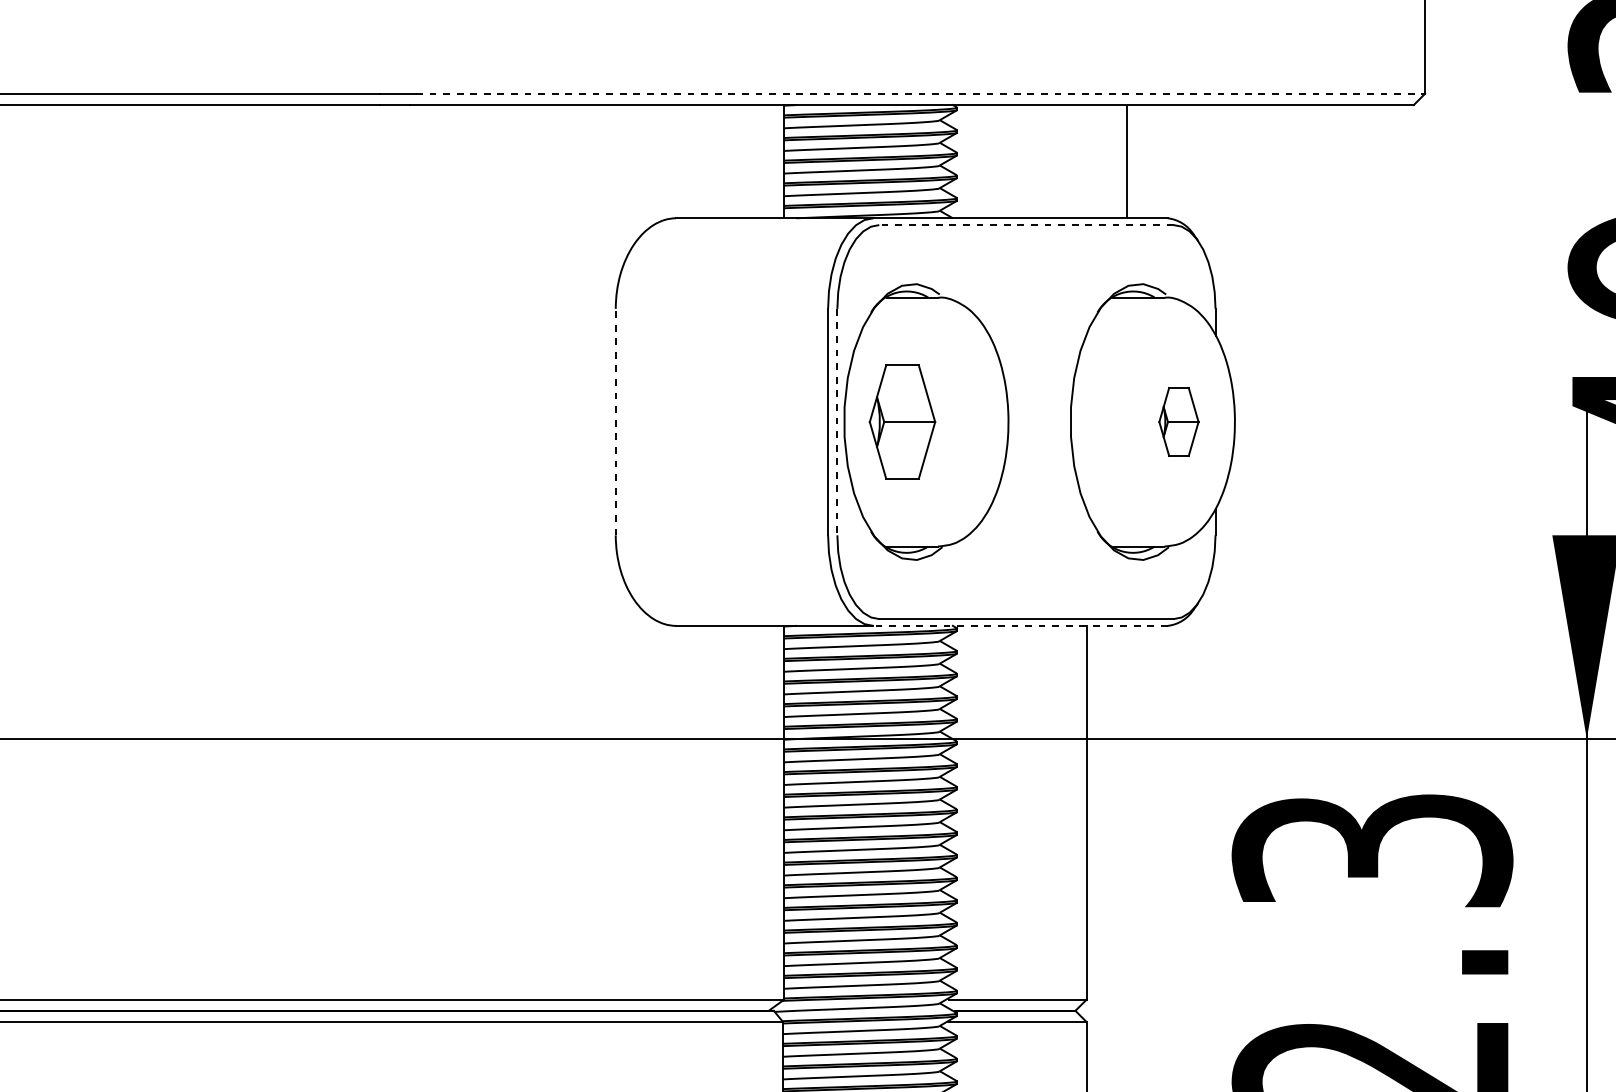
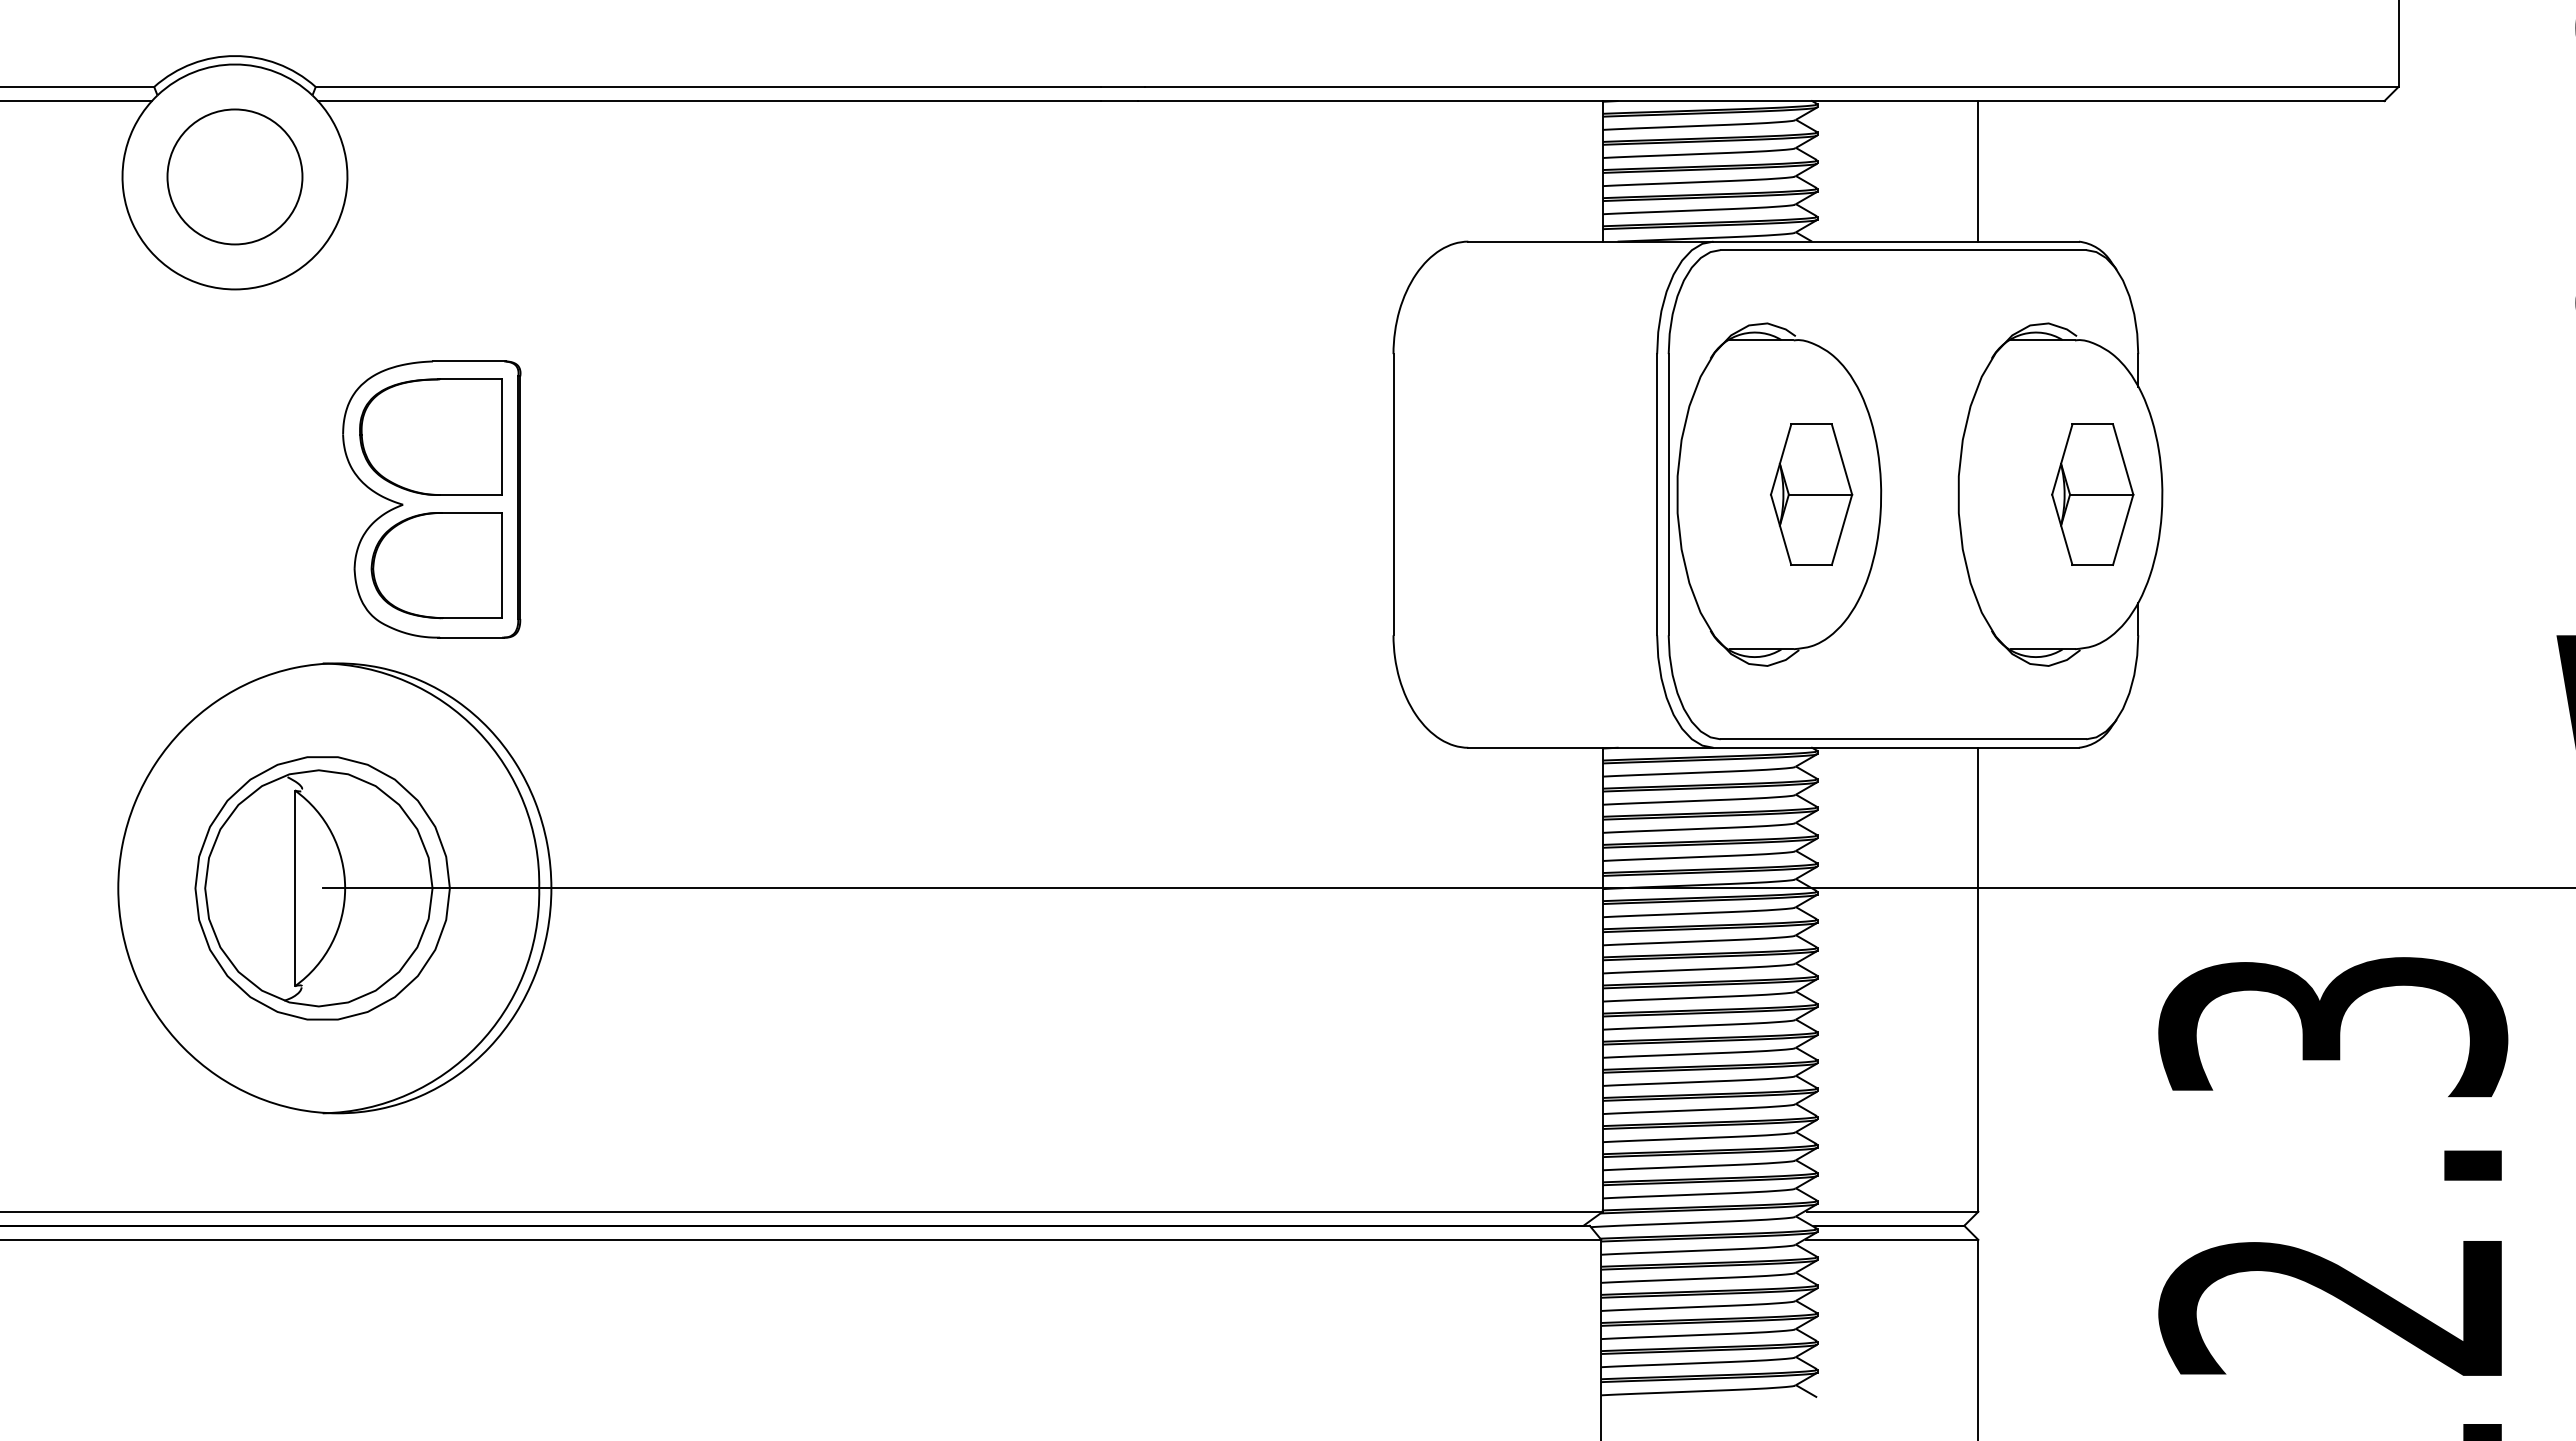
line: (920, 93) -> (1771, 86), dashed -> solid
line: (1127, 161) -> (1978, 171), moved
line: (1026, 225) -> (1903, 250), dashed -> solid
line: (615, 421) -> (1393, 494), dashed -> solid
line: (837, 421) -> (1668, 494), dashed -> solid
part: (902, 421) -> (1811, 494), moved
part: (1178, 421) -> (2092, 494), size x1.67
line: (1020, 625) -> (1896, 747), dashed -> solid

